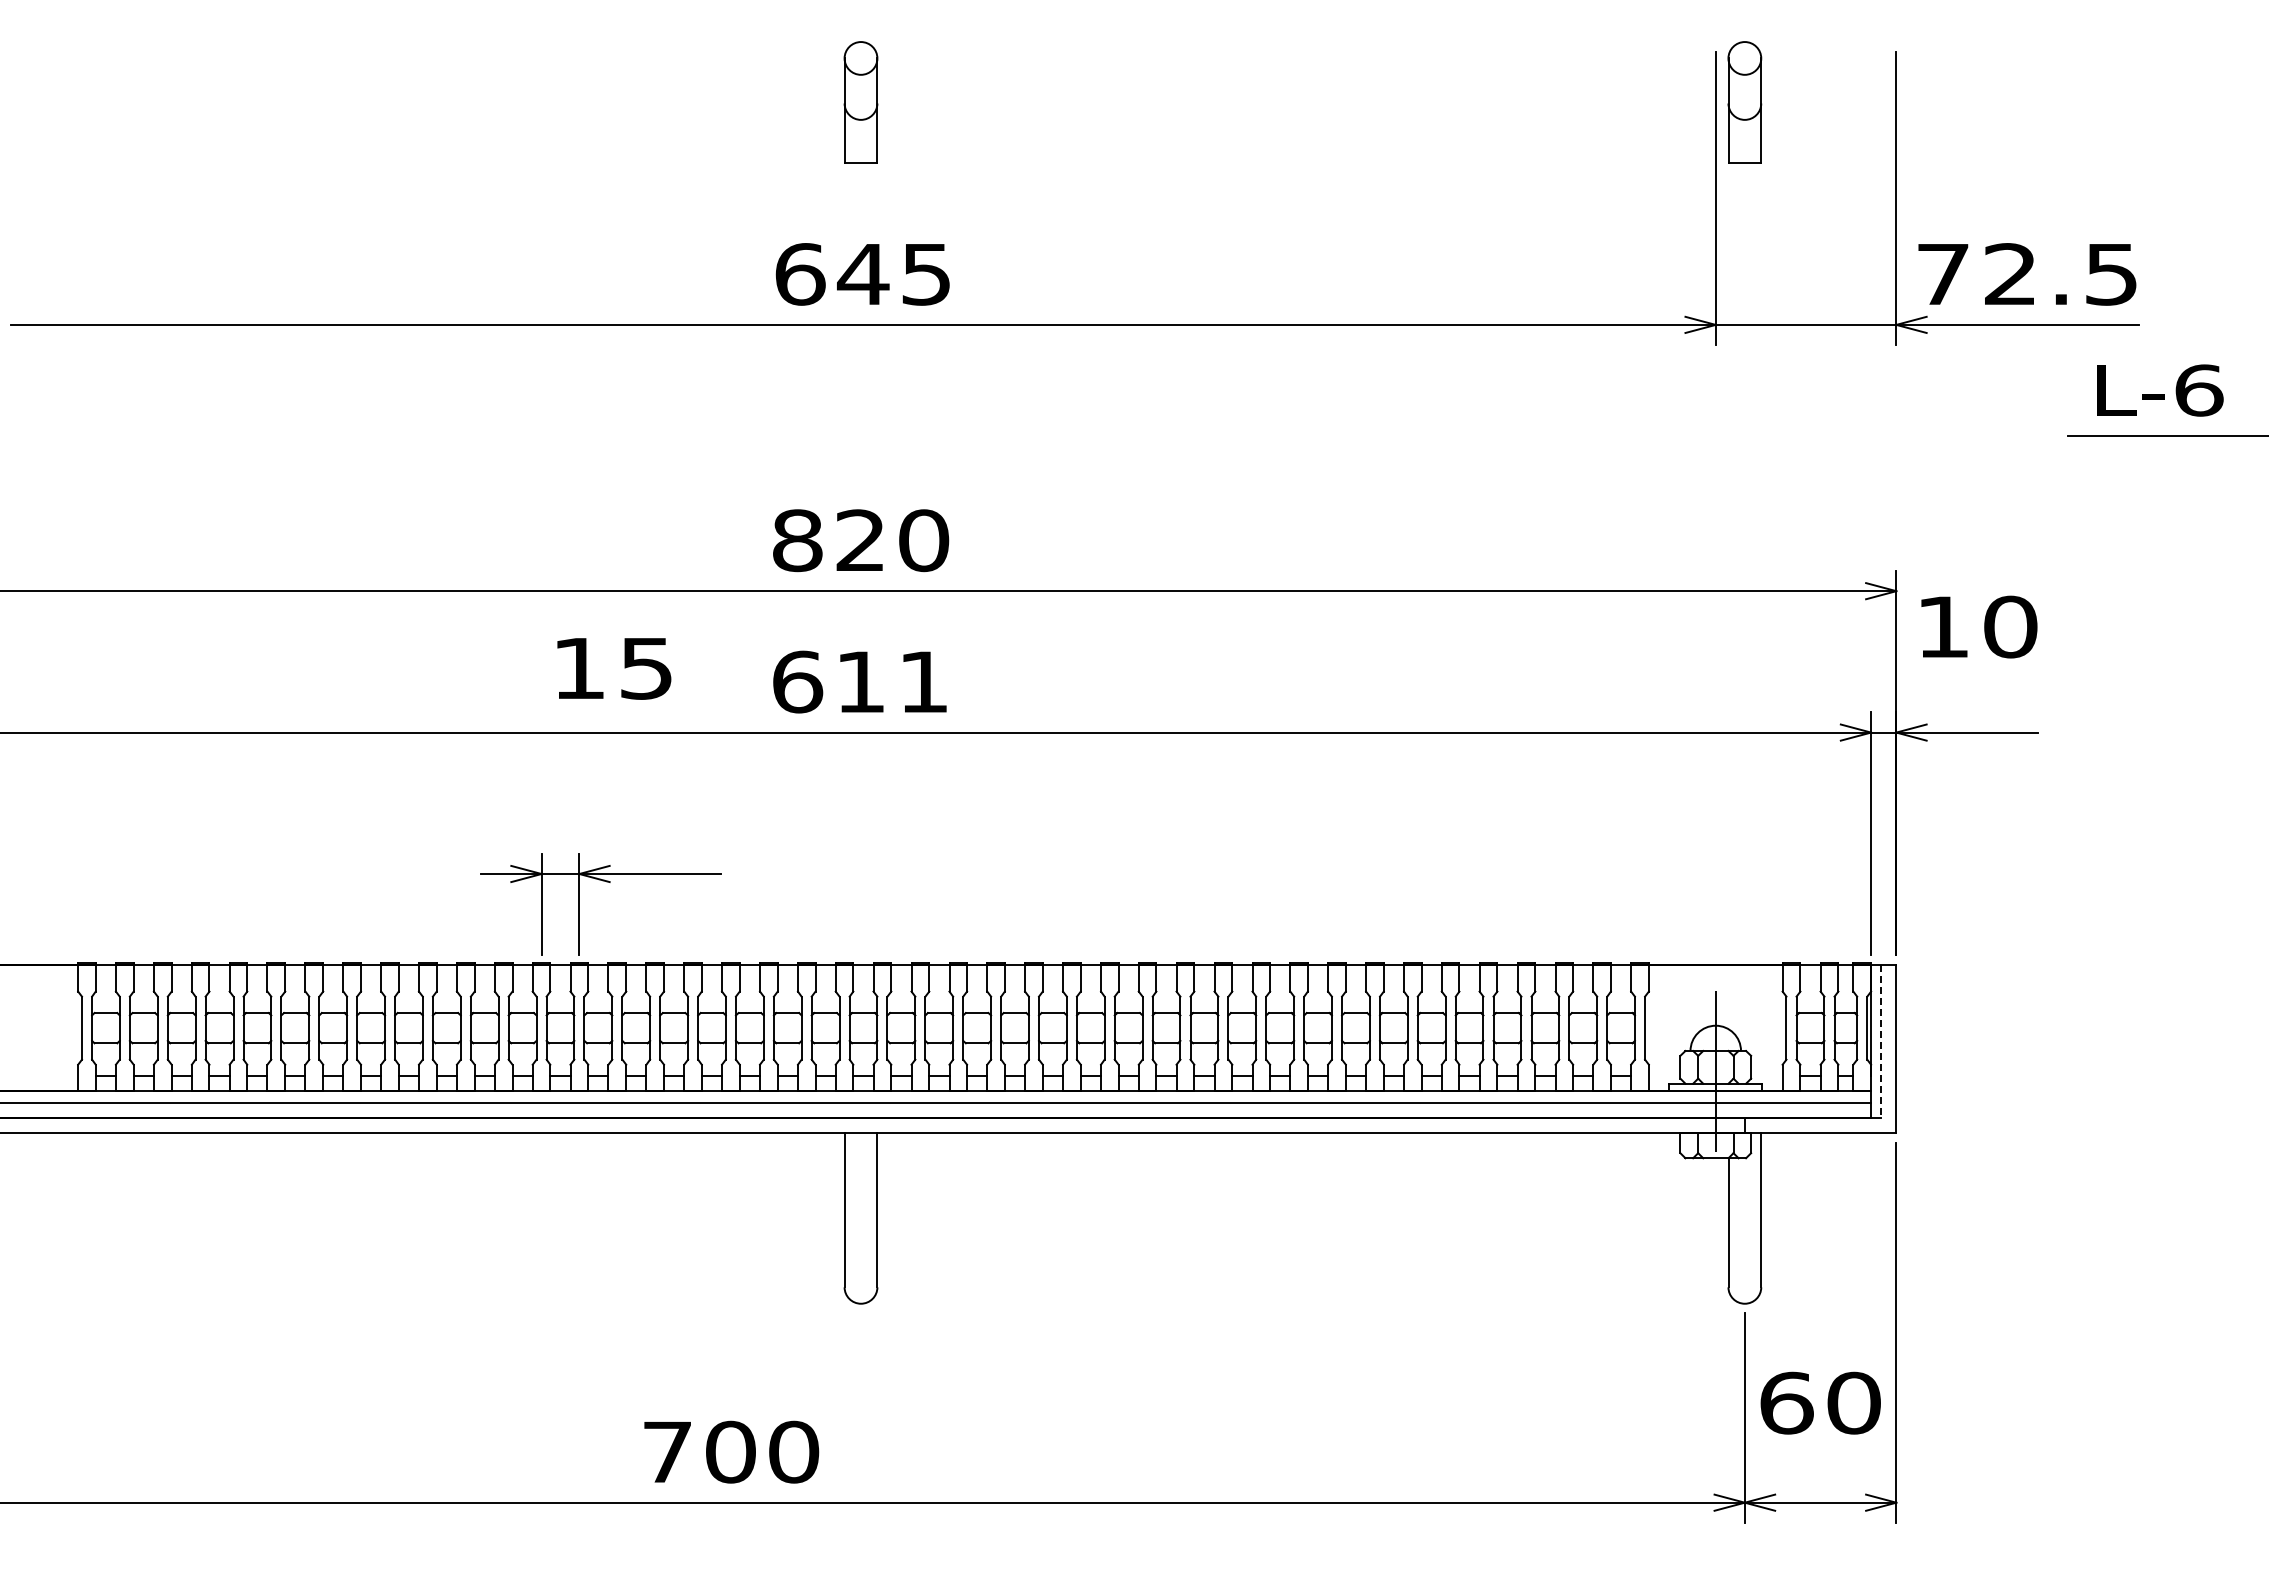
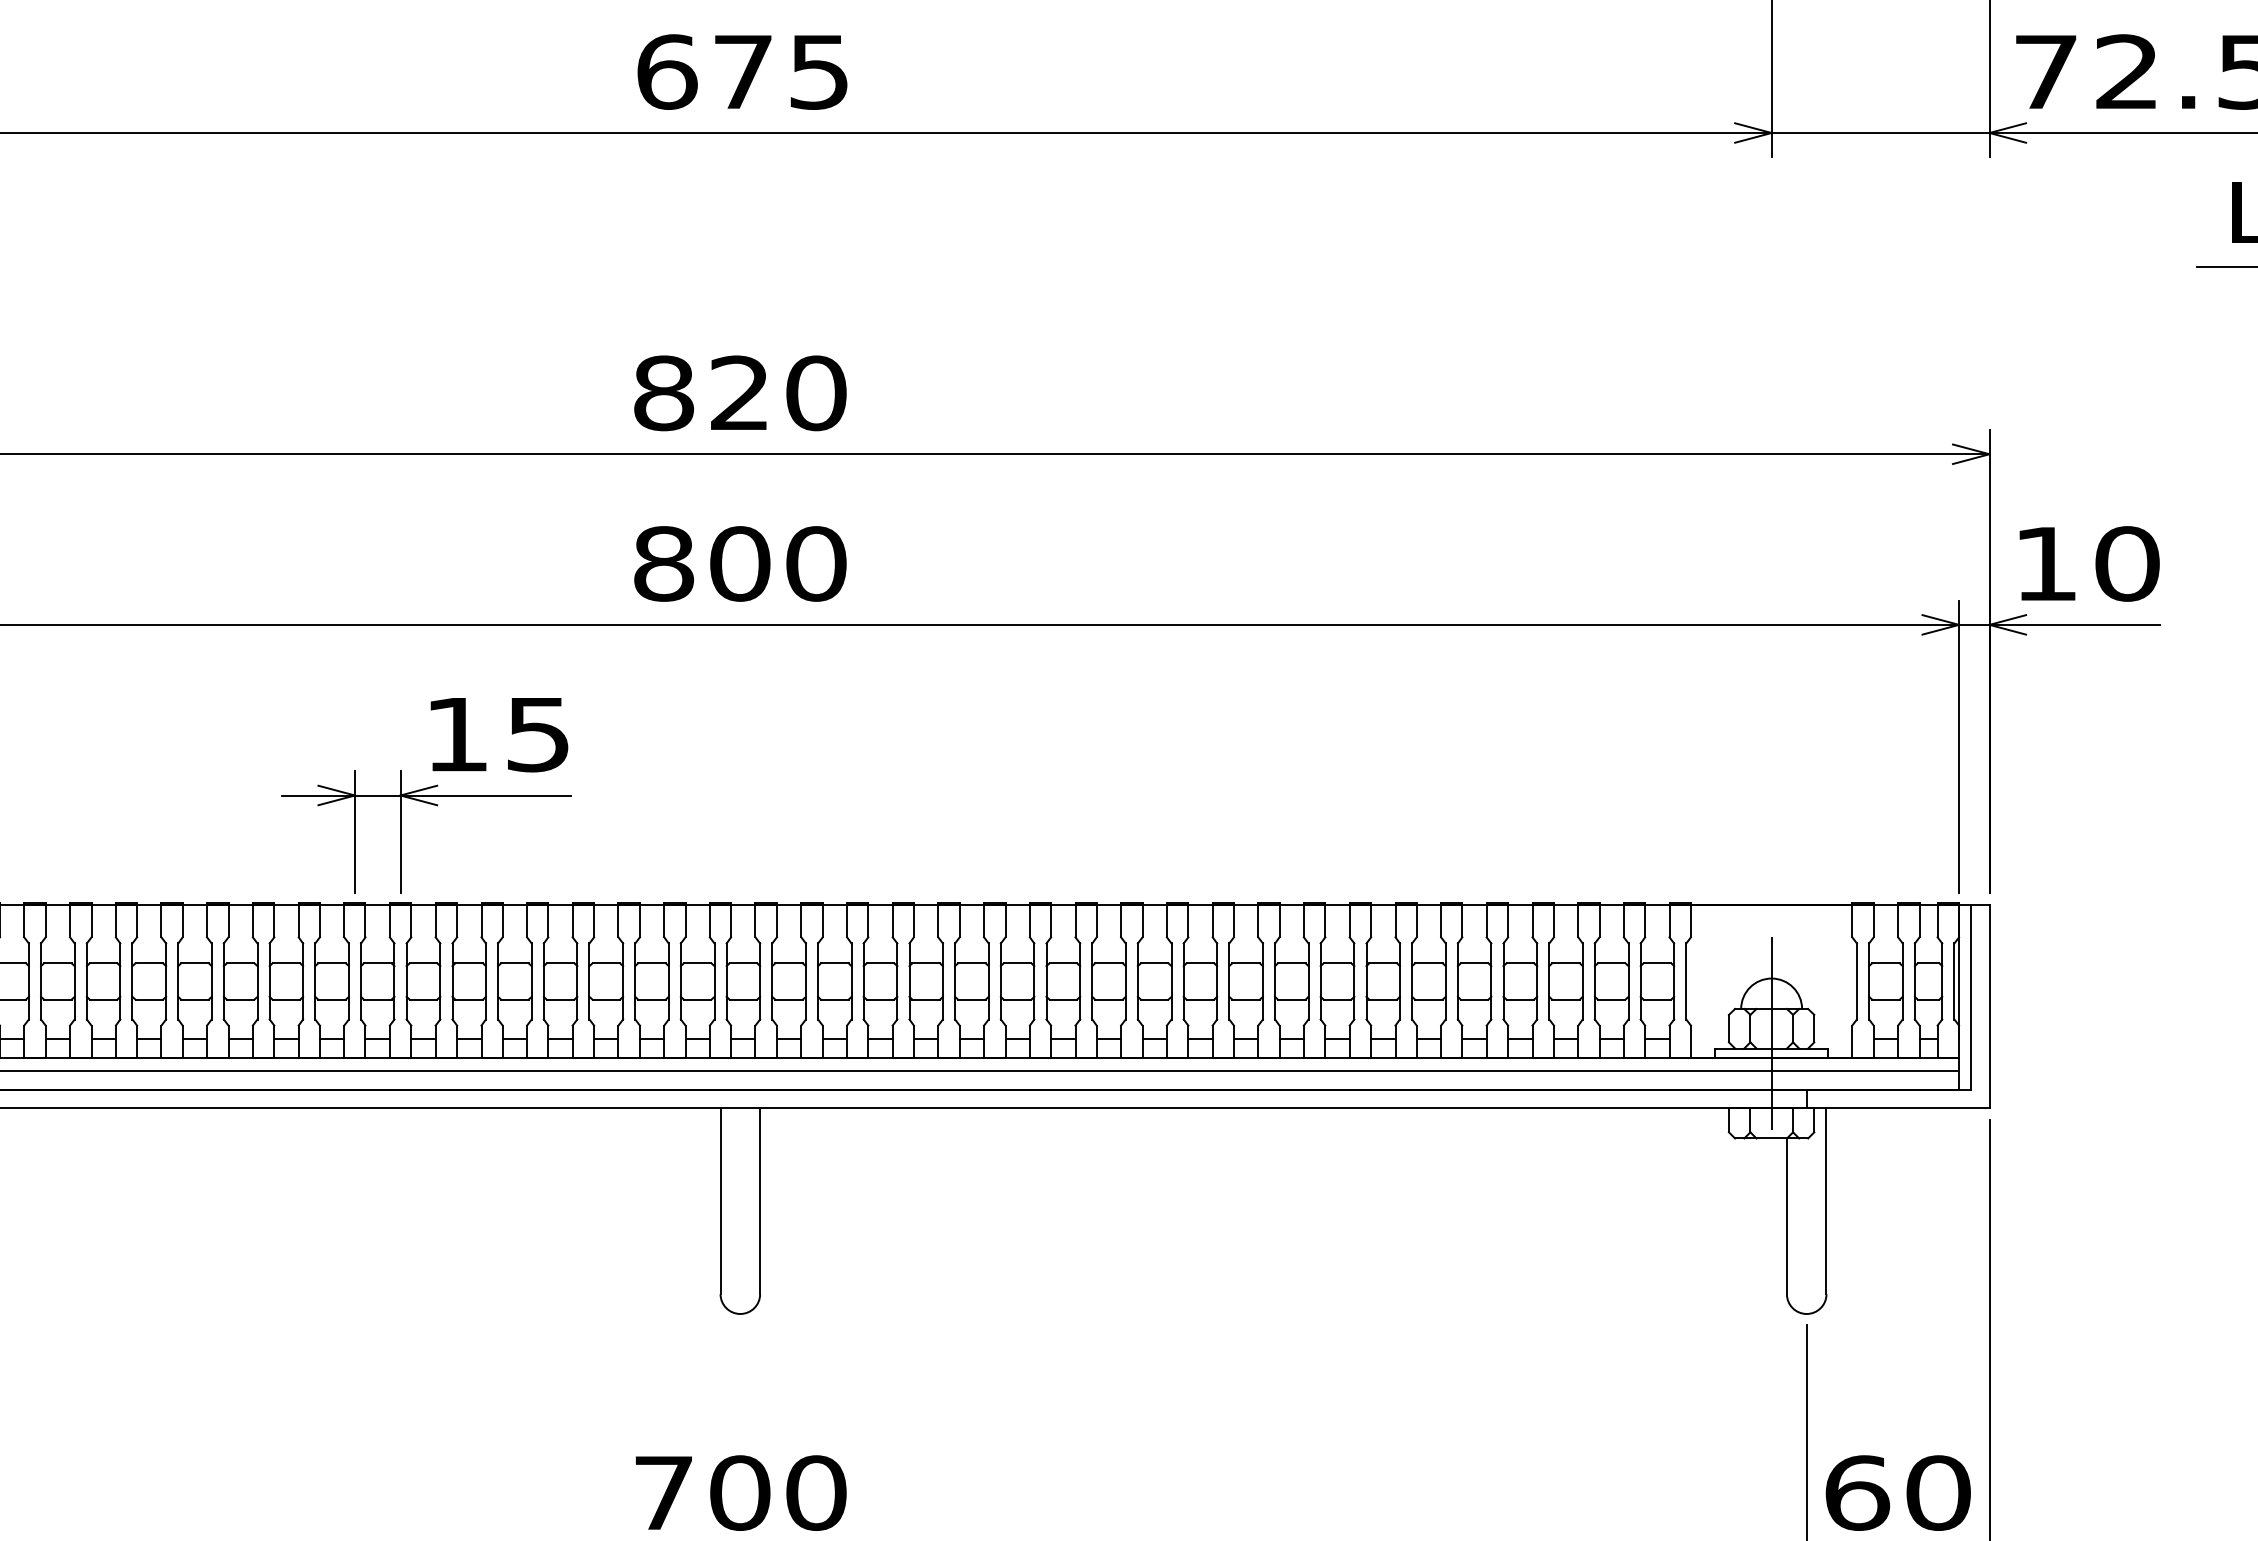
text: (863, 274) -> (743, 72), 645 -> 675
text: (1979, 626) -> (2089, 563), moved
text: (614, 668) -> (499, 734), moved
text: (861, 681) -> (740, 563), 611 -> 800
line: (1881, 1041) -> (1971, 997), dashed -> solid
text: (1820, 1402) -> (1897, 1492), moved
text: (731, 1451) -> (740, 1492), moved

